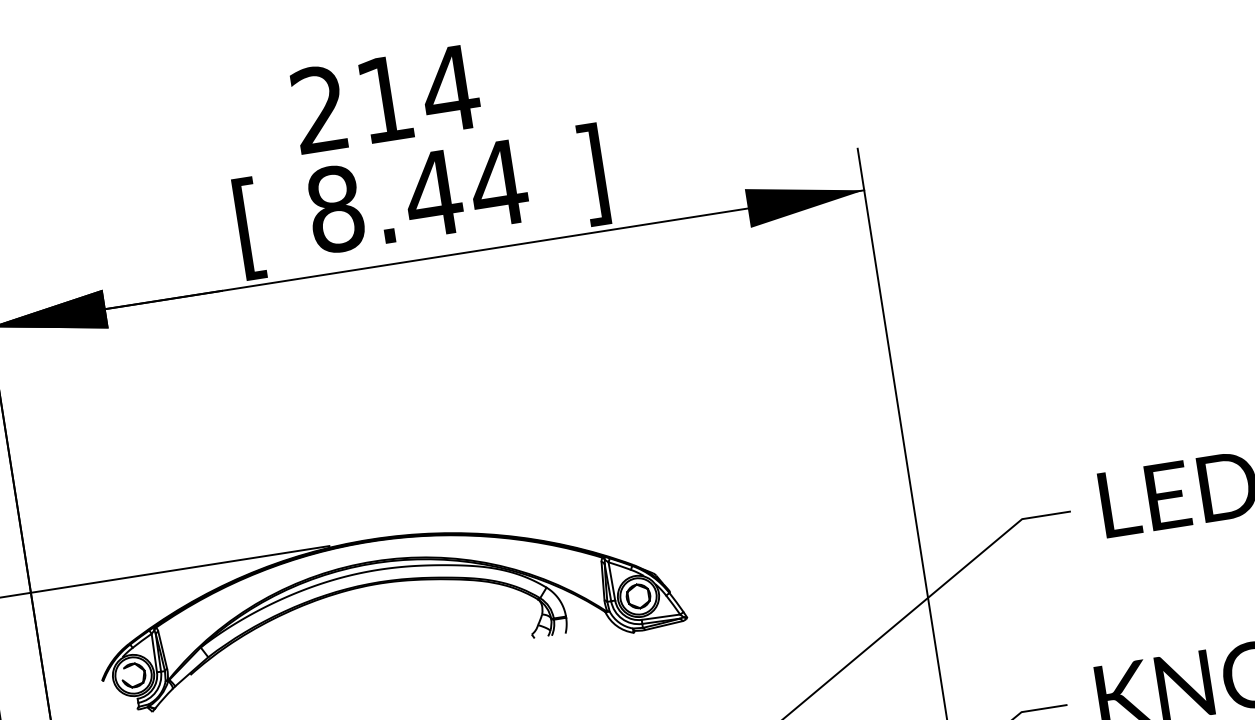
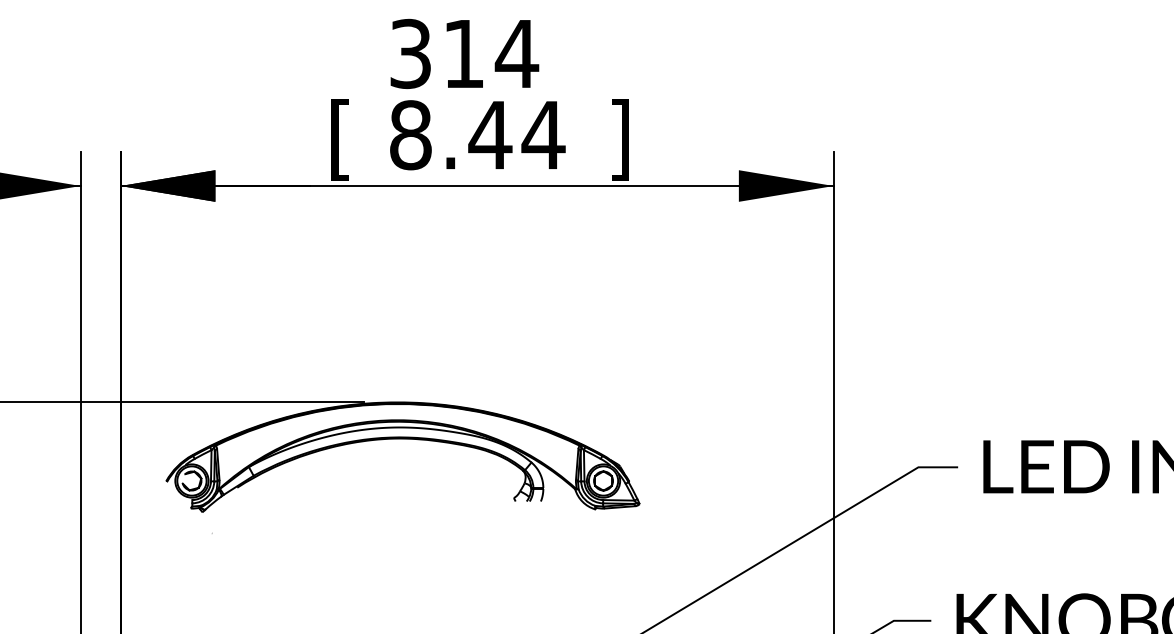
text: (319, 110) -> (410, 54), 214 -> 314

